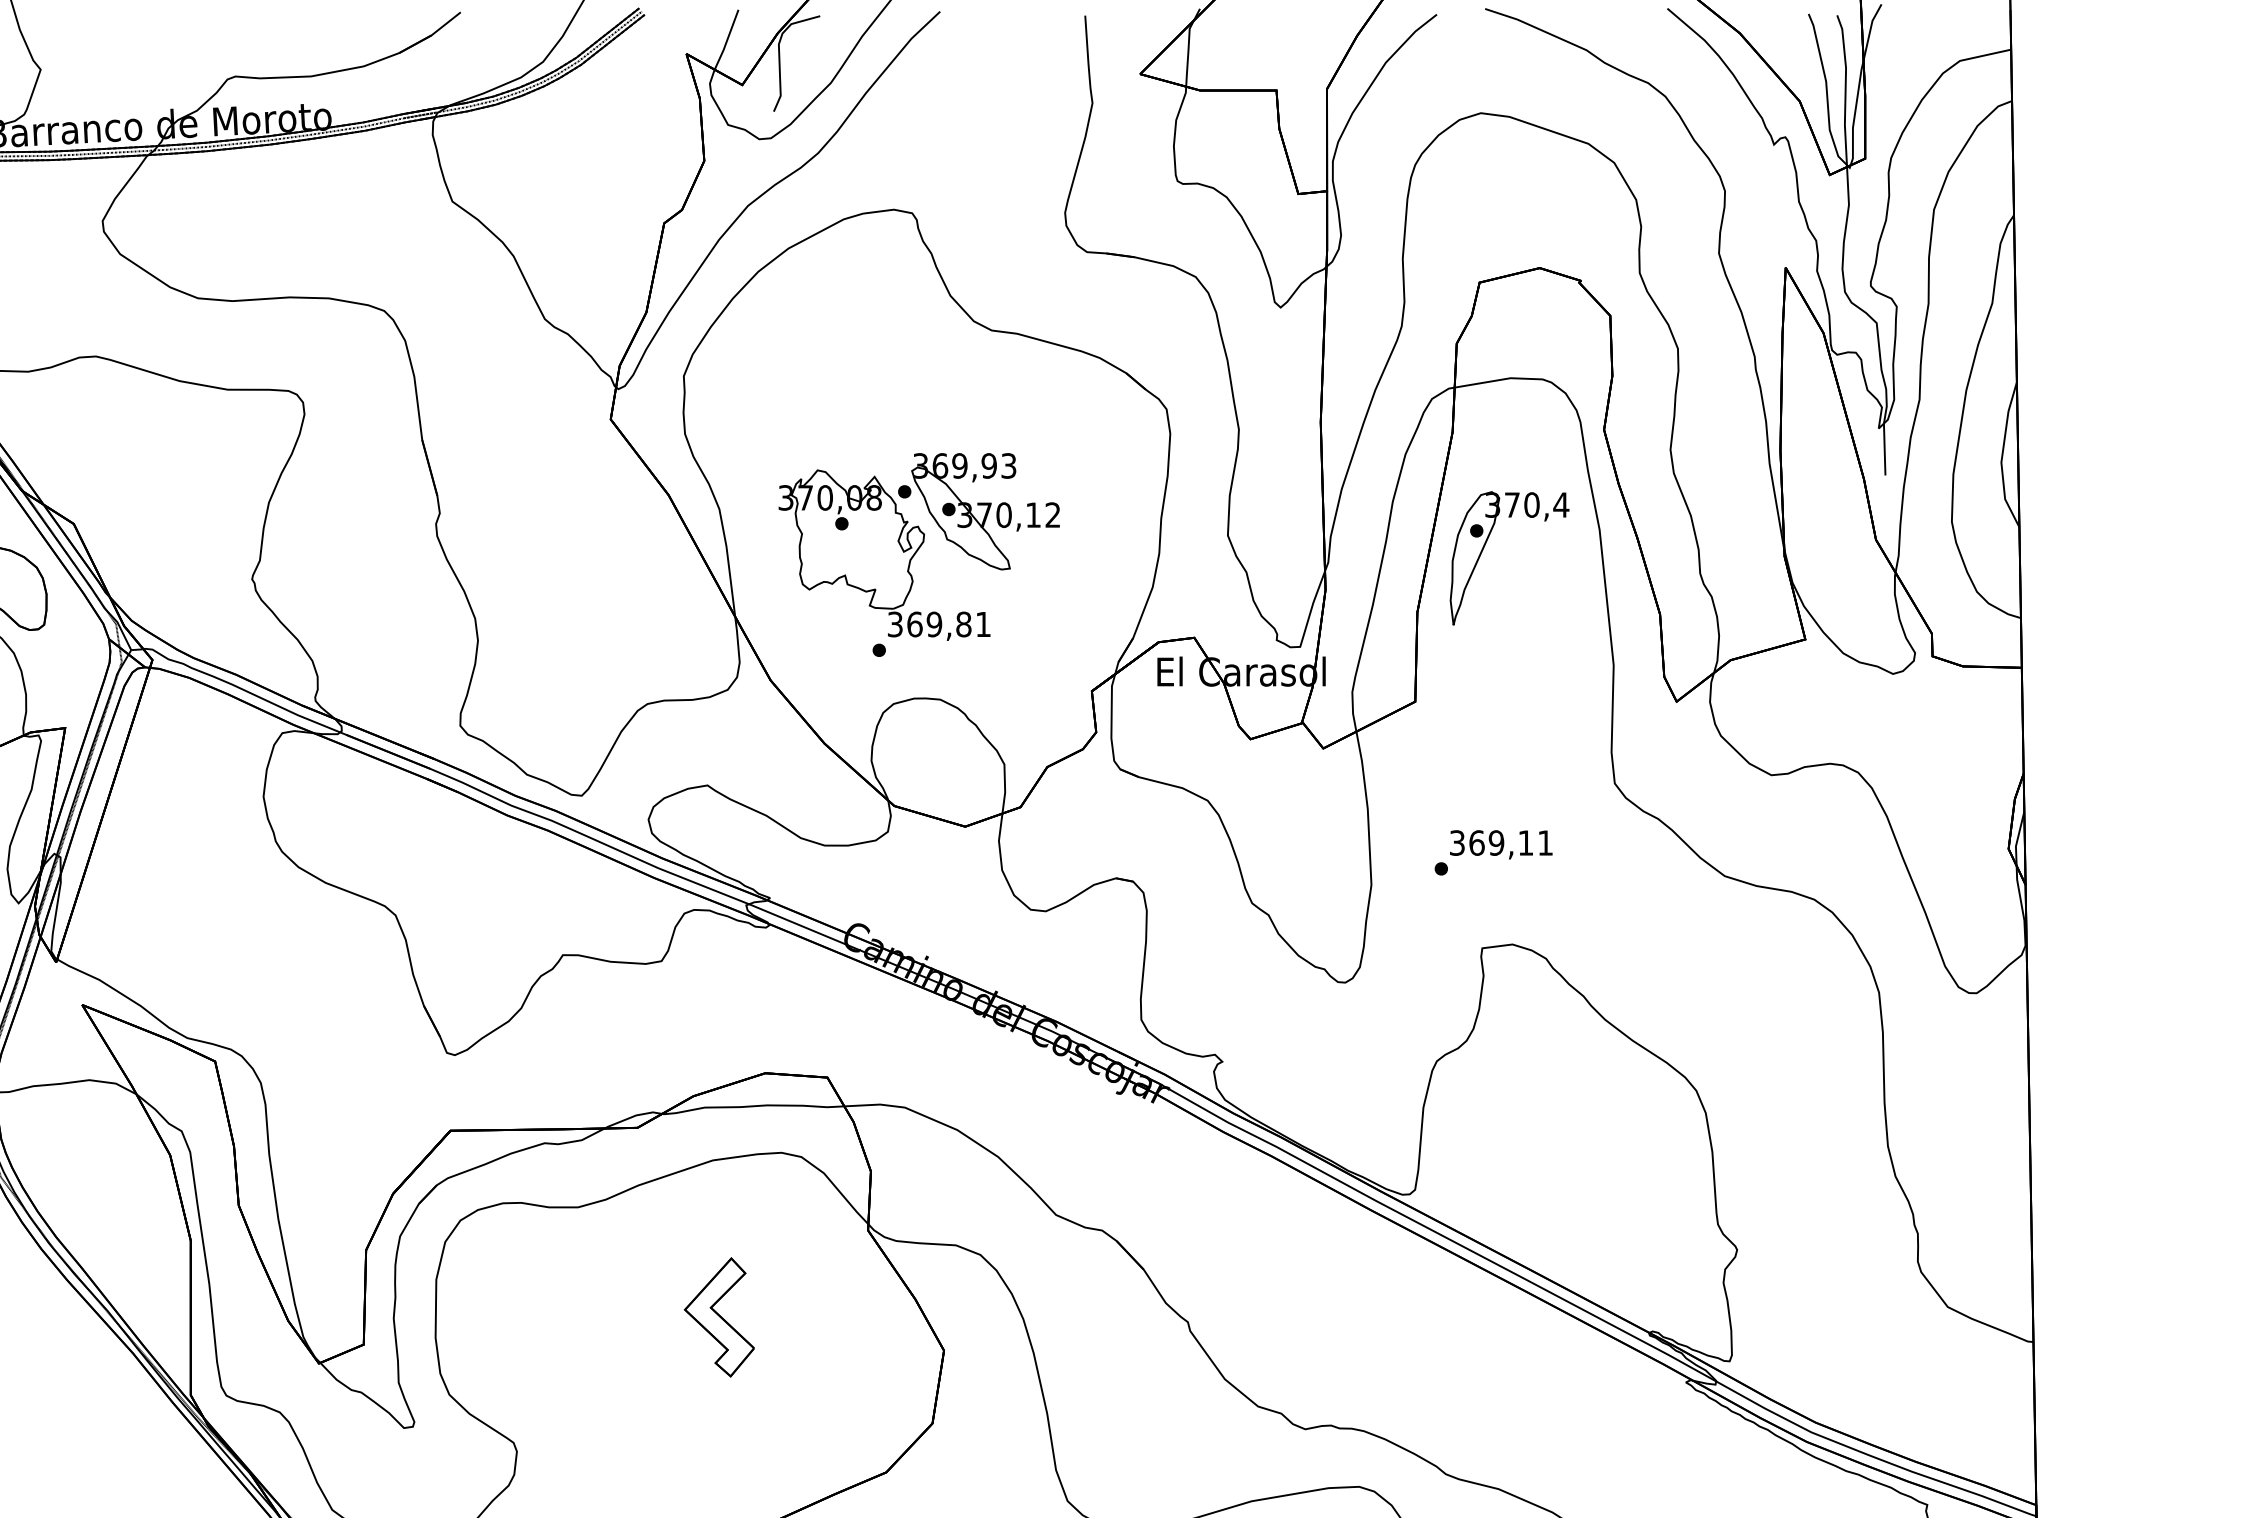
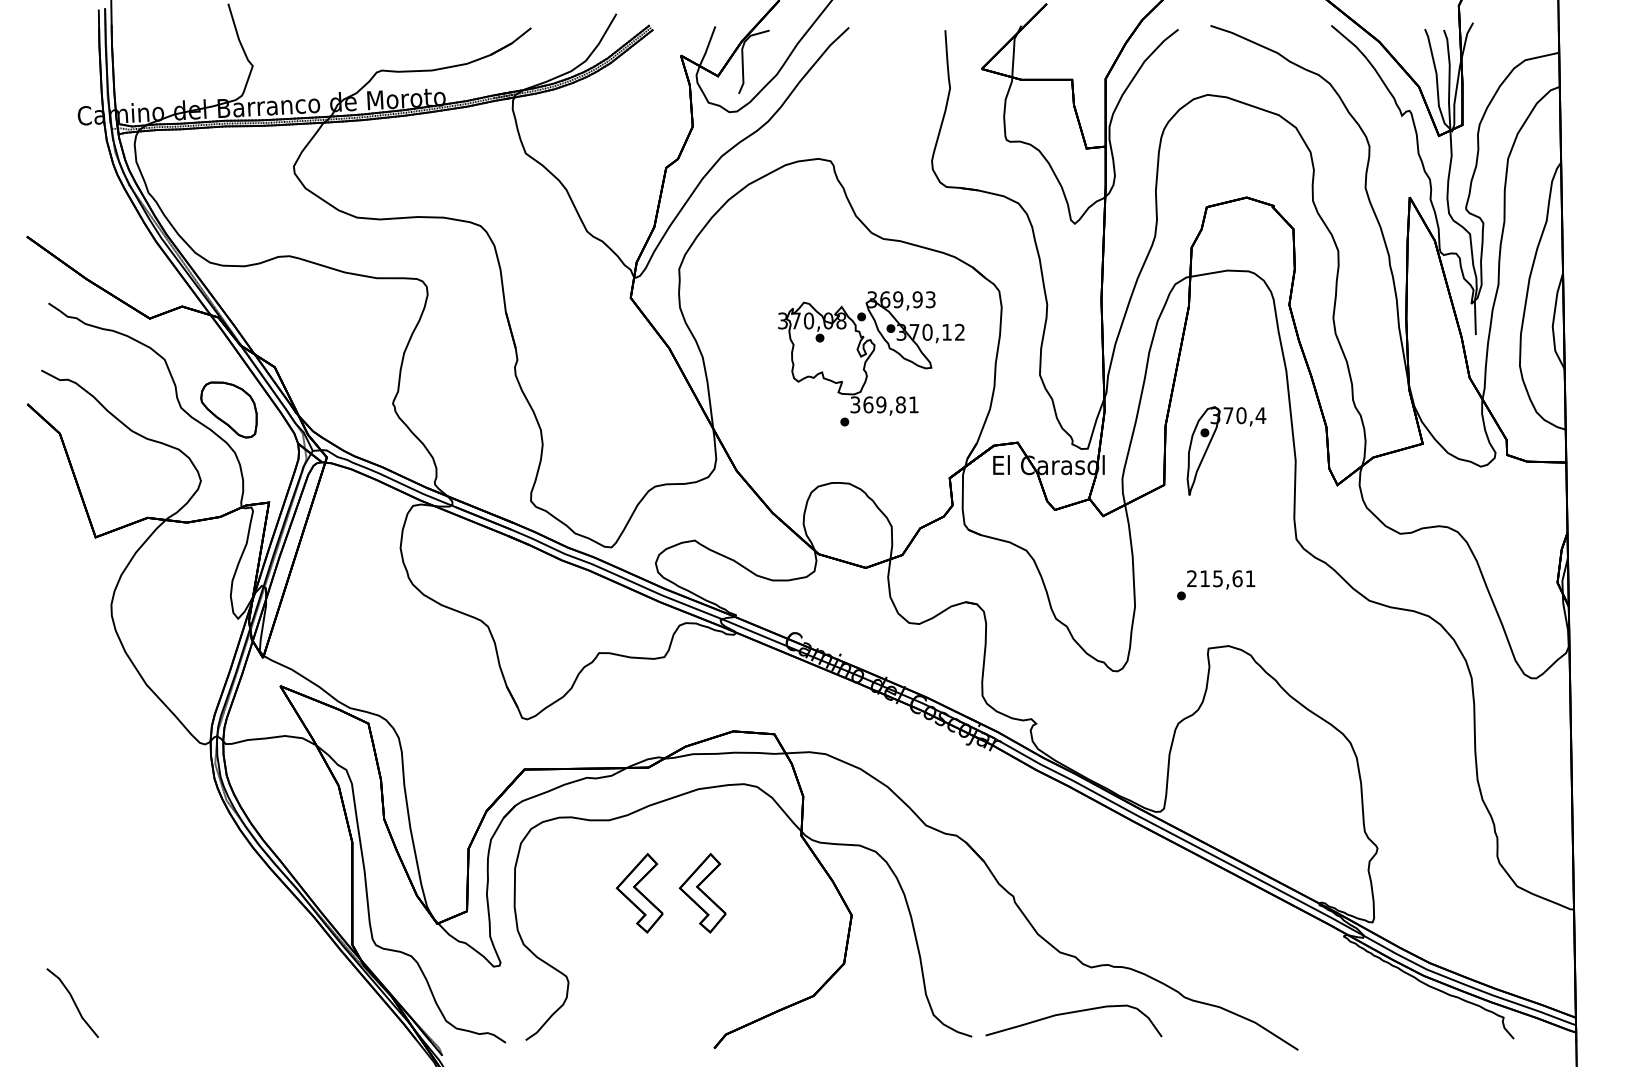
part: (1485, 548) -> (1210, 444), moved
part: (919, 554) -> (871, 358), moved
text: (1491, 842) -> (1214, 578), 369,11 -> 215,61
part: (623, 1317) -> (639, 893), added

